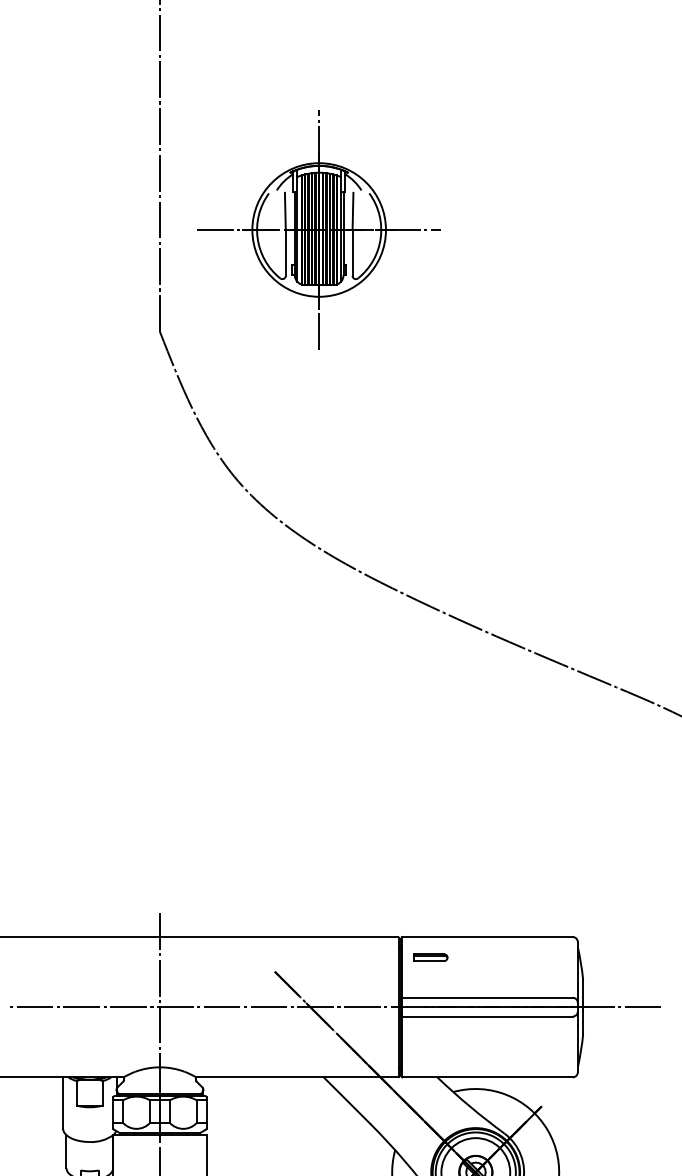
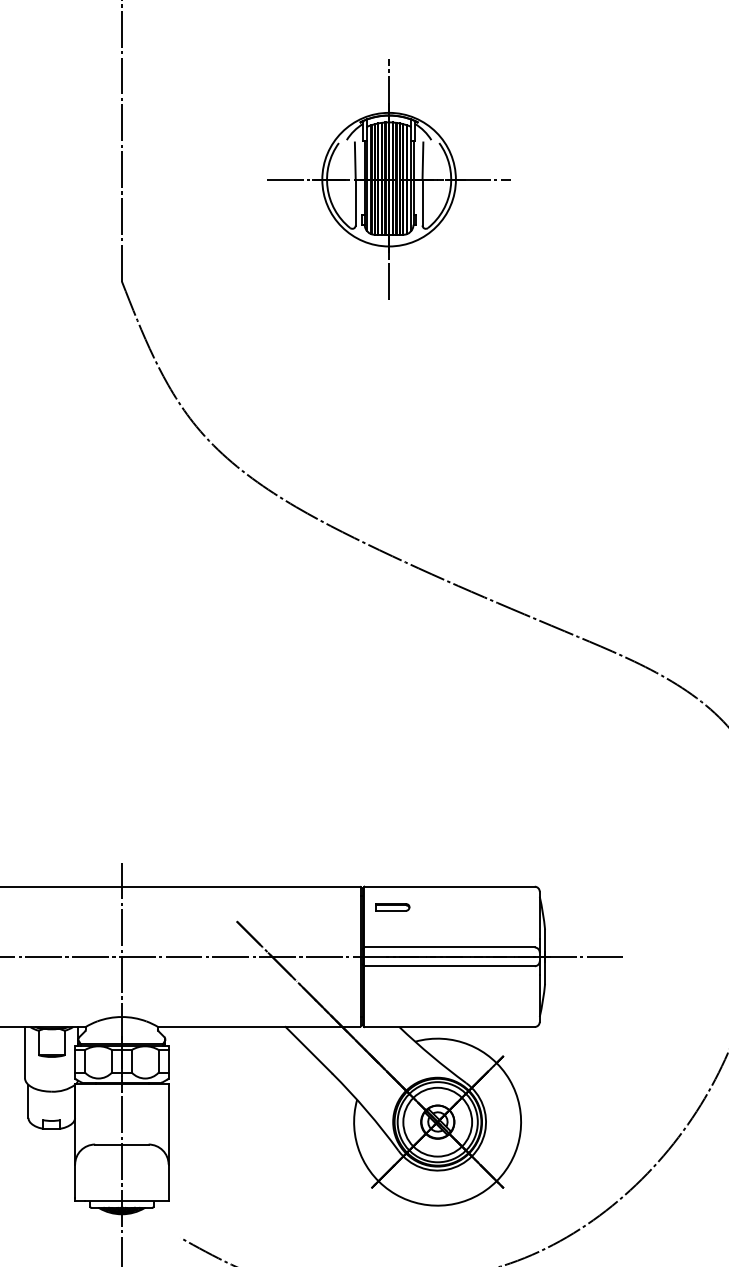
part: (318, 229) -> (388, 179), moved

